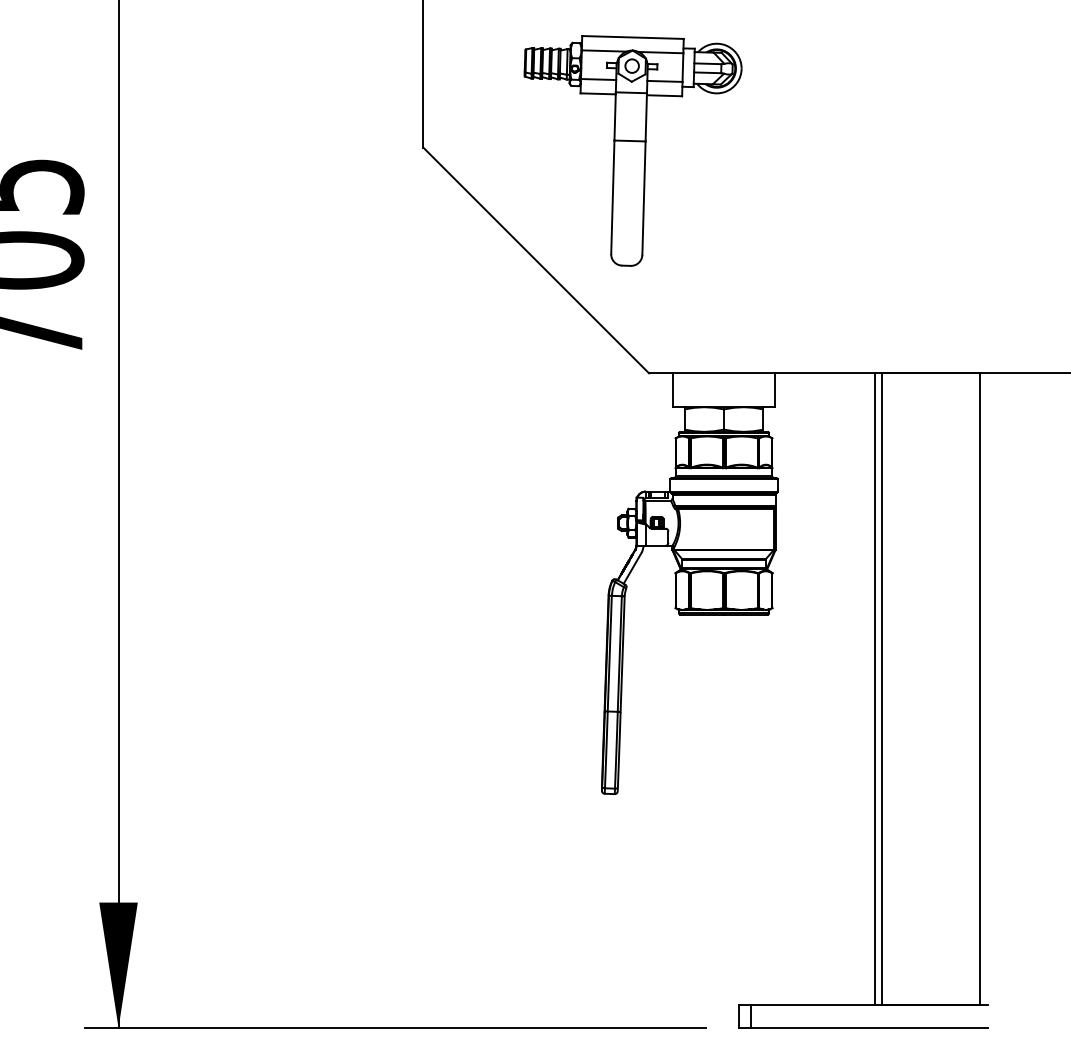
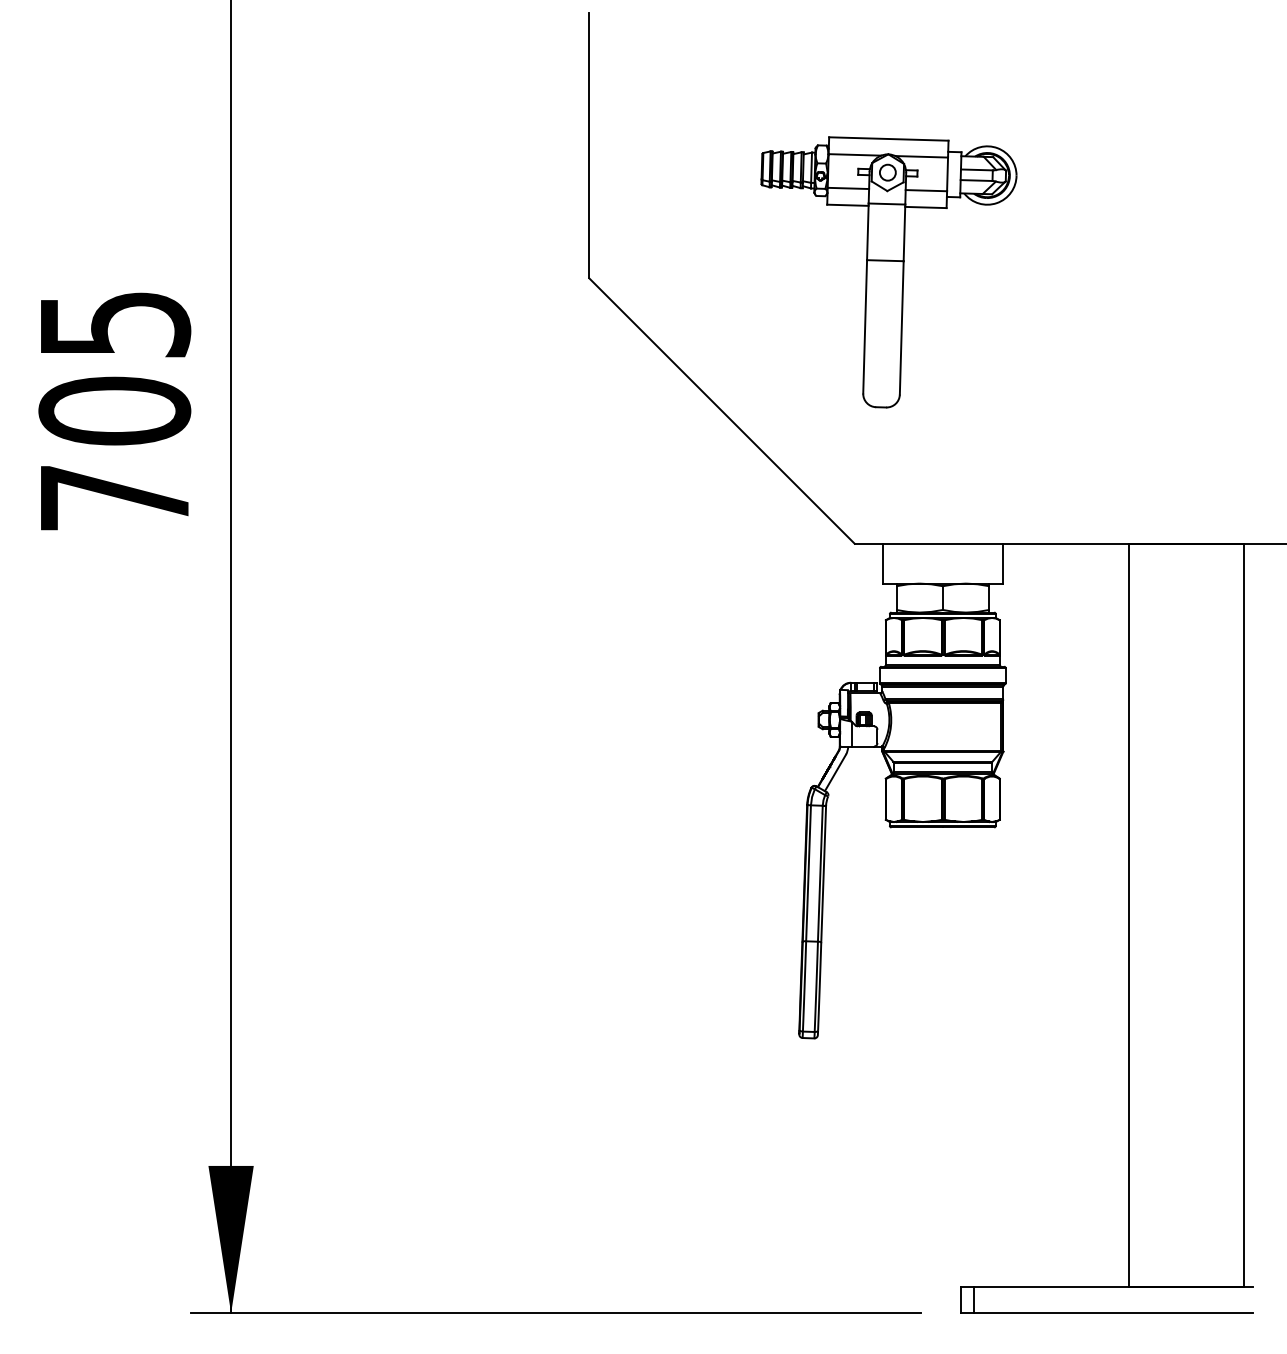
part: (632, 151) -> (888, 272), moved
line: (875, 688) -> (1120, 914), removed

